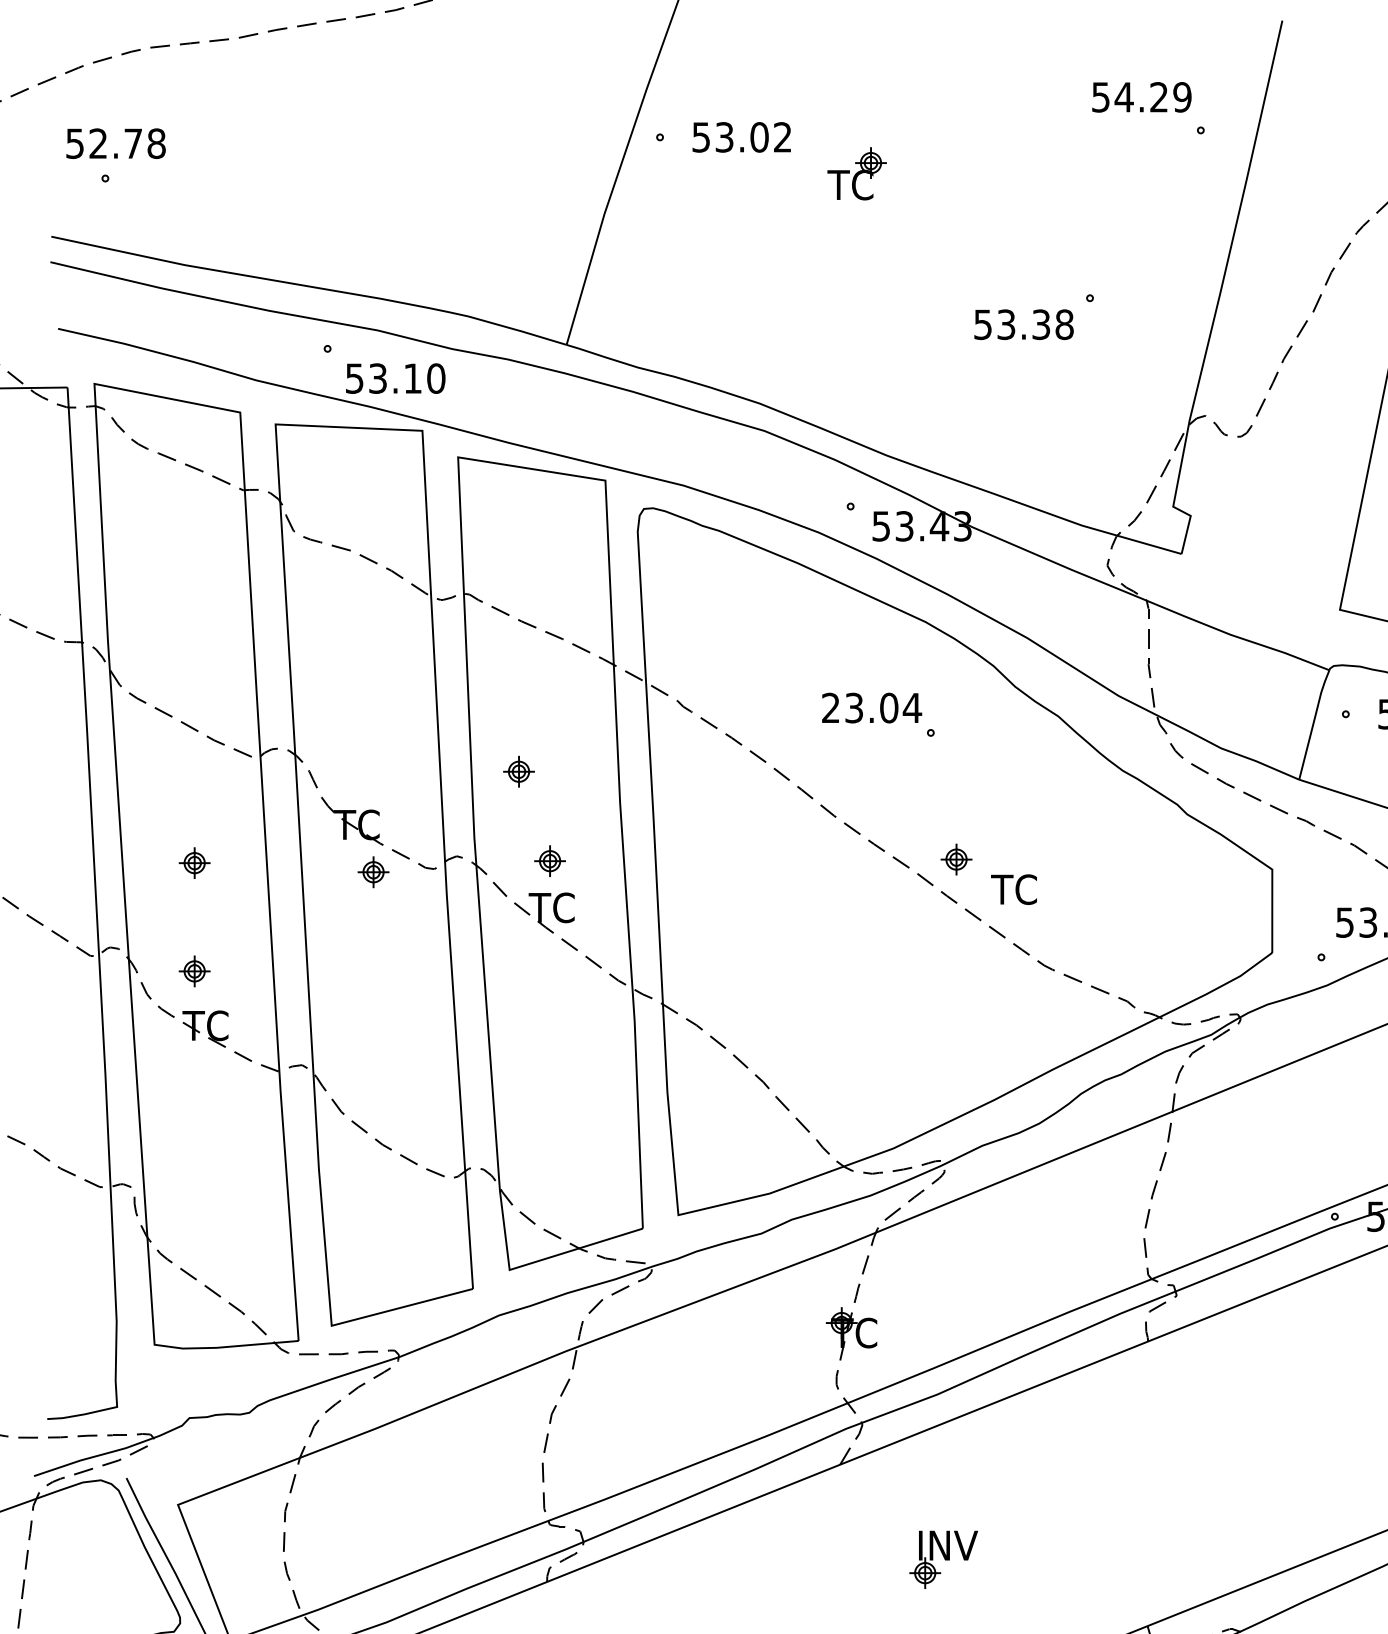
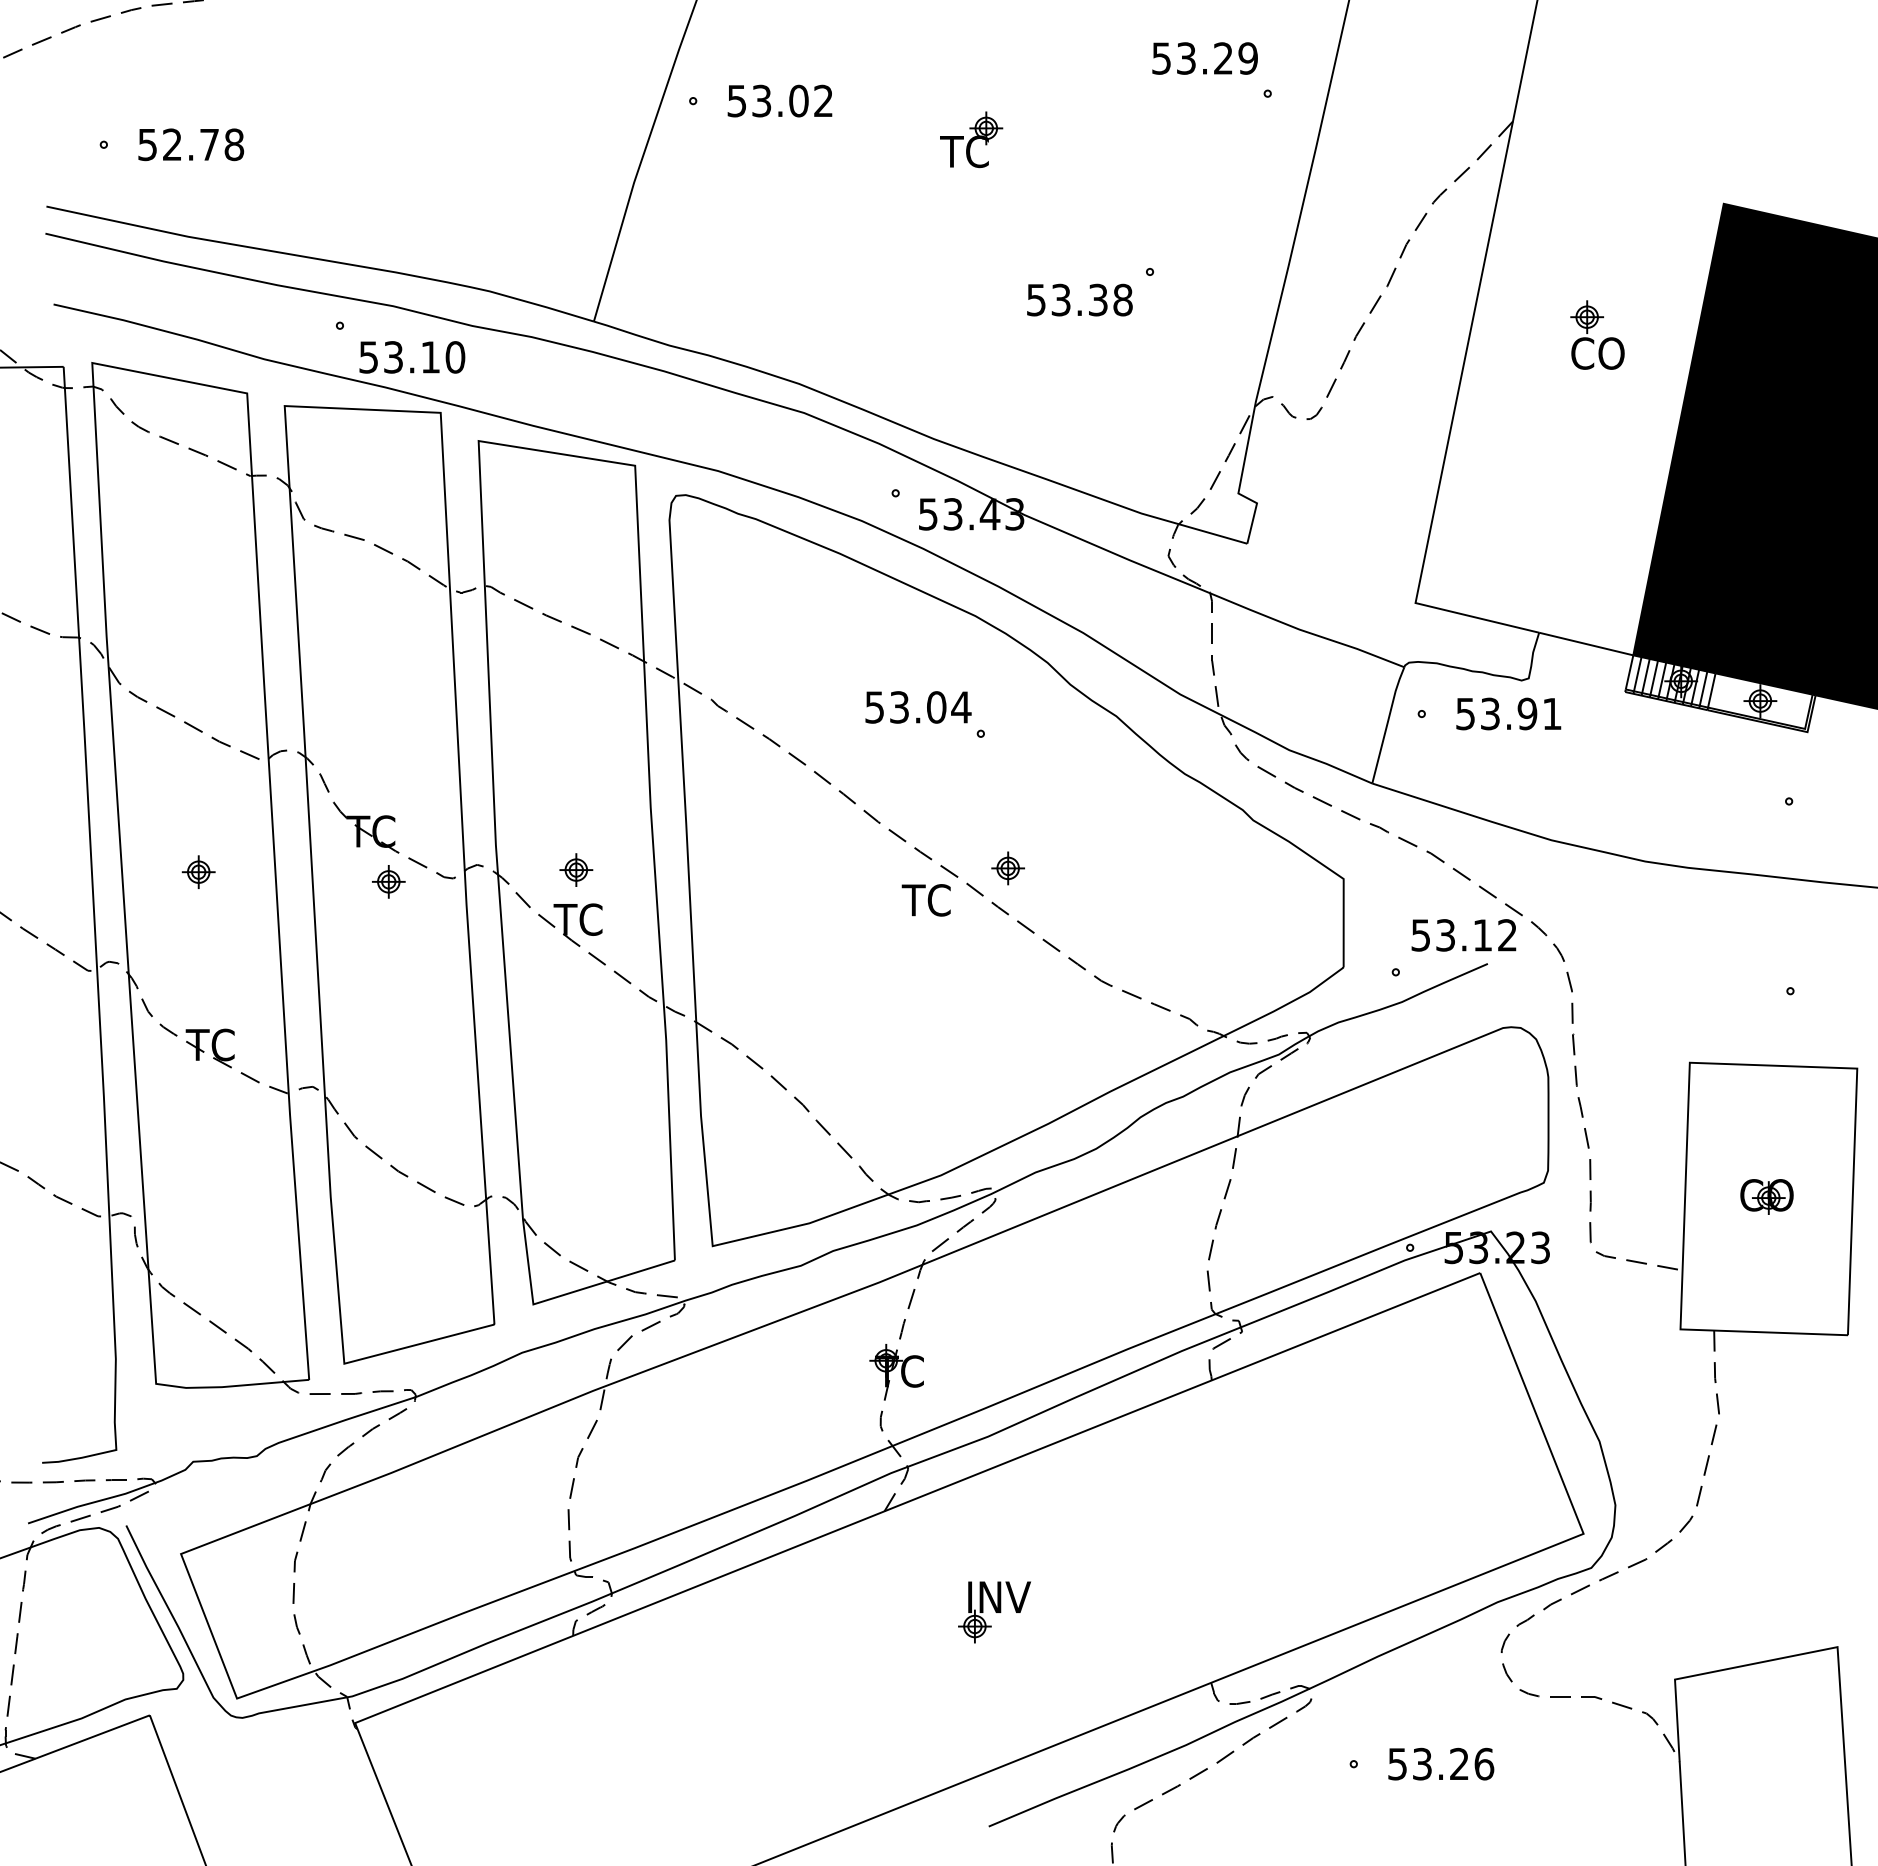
text: (1124, 97) -> (1186, 58), 54.29 -> 53.29
text: (116, 143) -> (191, 144), moved
part: (857, 173) -> (971, 139), moved
text: (830, 708) -> (874, 707), 23.04 -> 53.04
part: (519, 771) -> (543, 774), removed
text: (1013, 889) -> (925, 900), moved
part: (194, 970) -> (198, 986), removed

